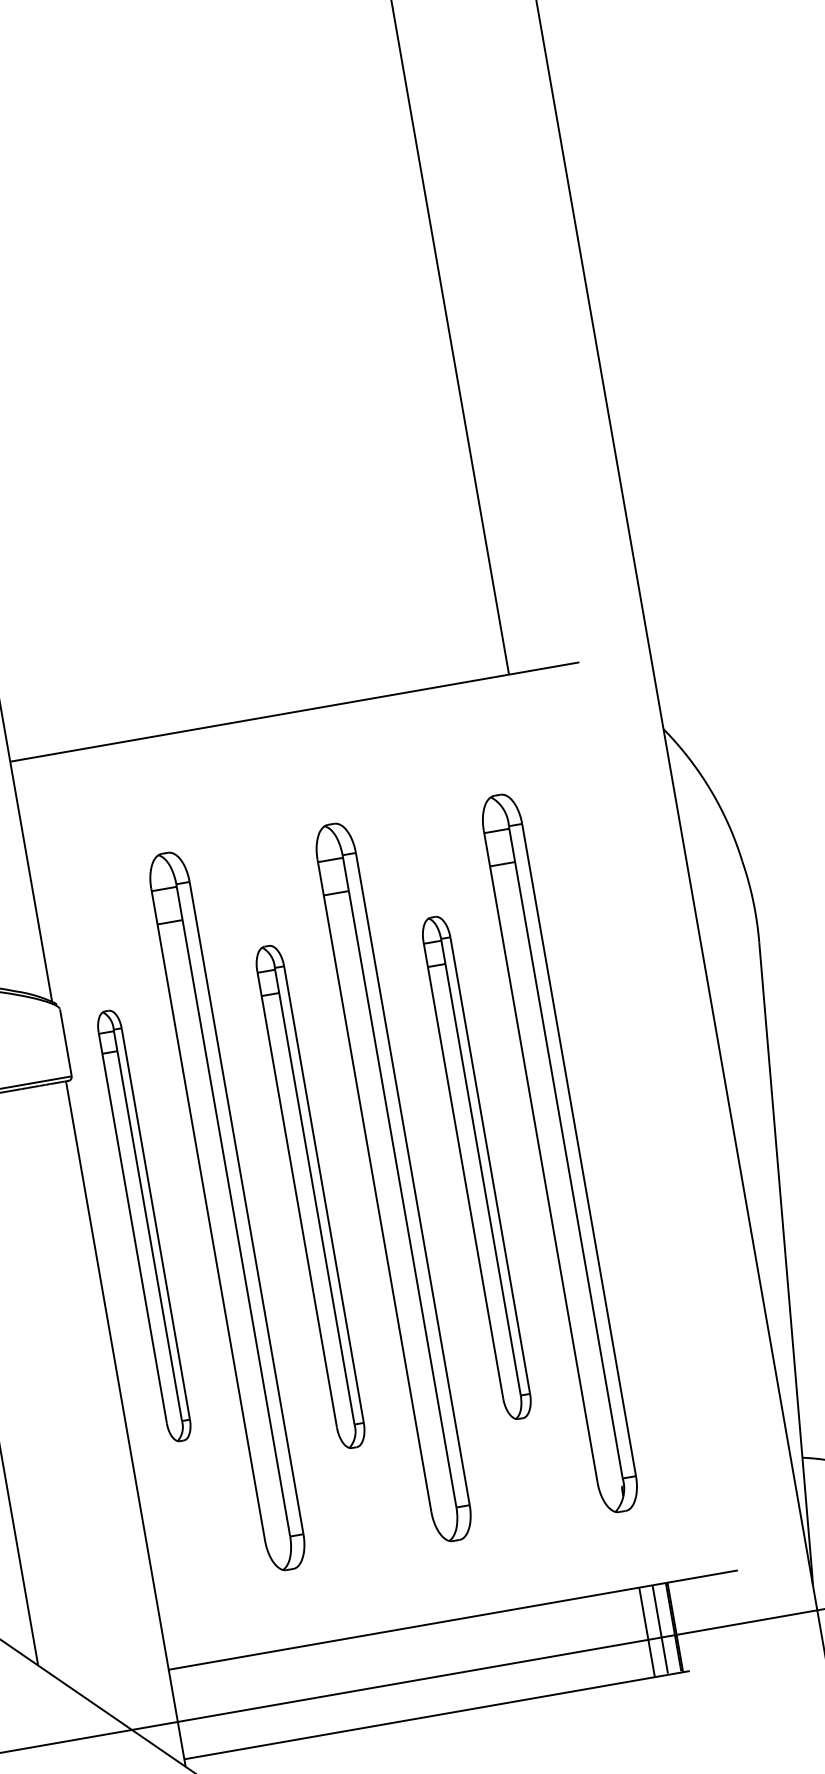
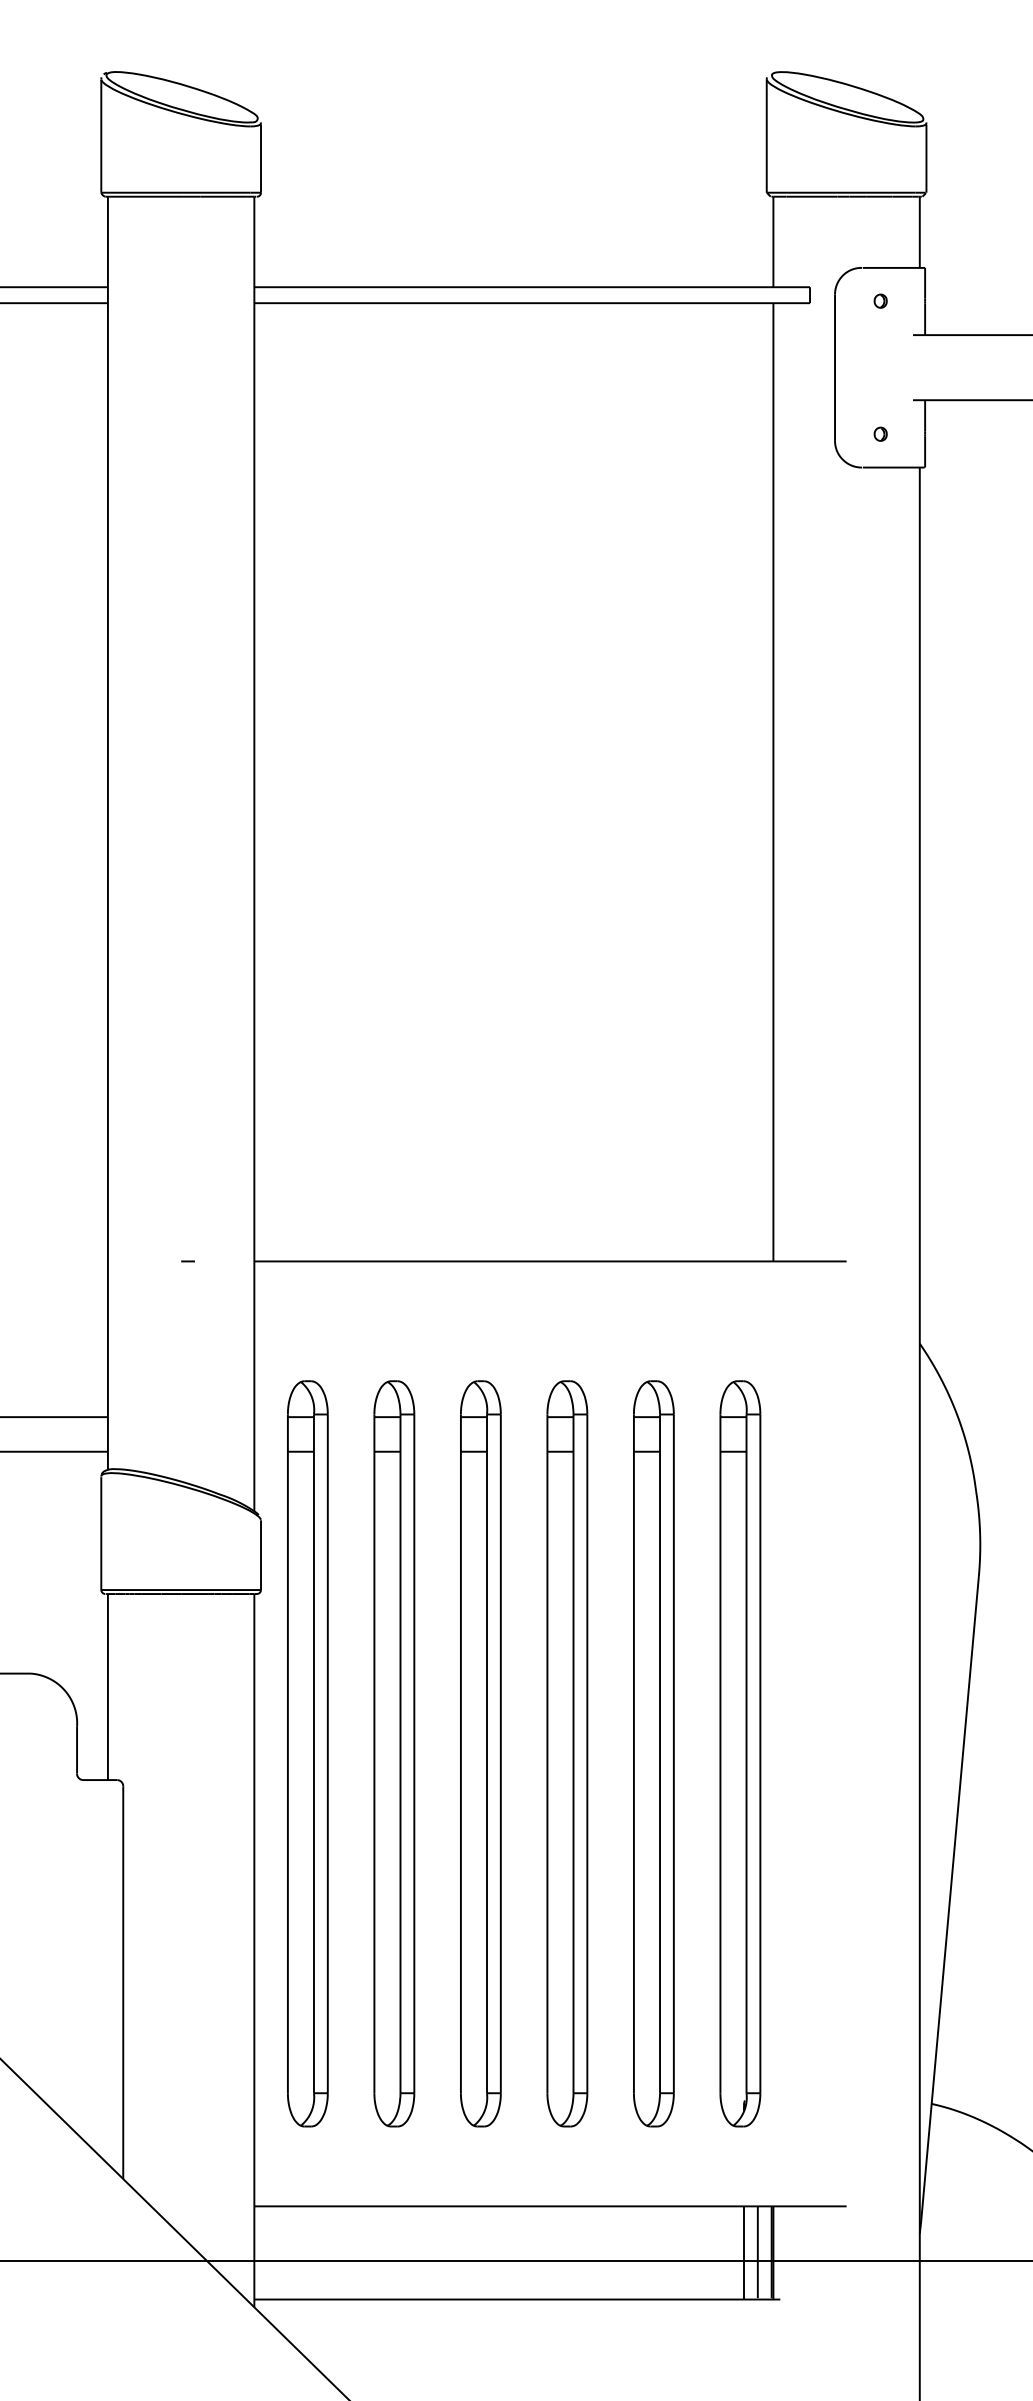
part: (476, 1167) -> (653, 1753), size x1.43
part: (310, 1196) -> (480, 1753), size x1.43
part: (143, 1225) -> (307, 1753), size x1.67

